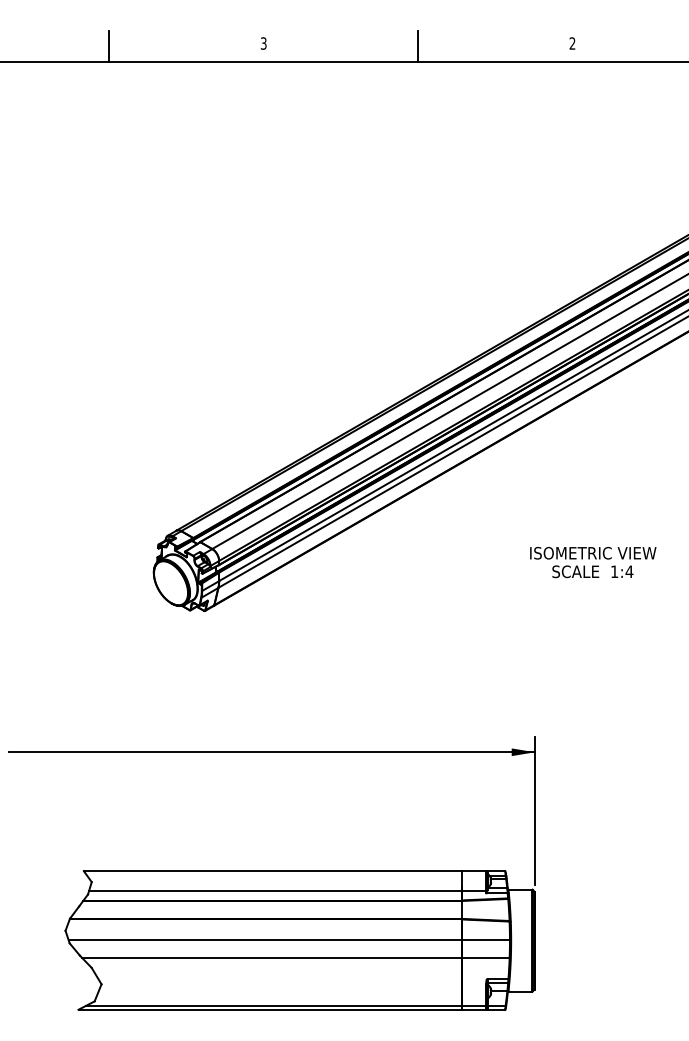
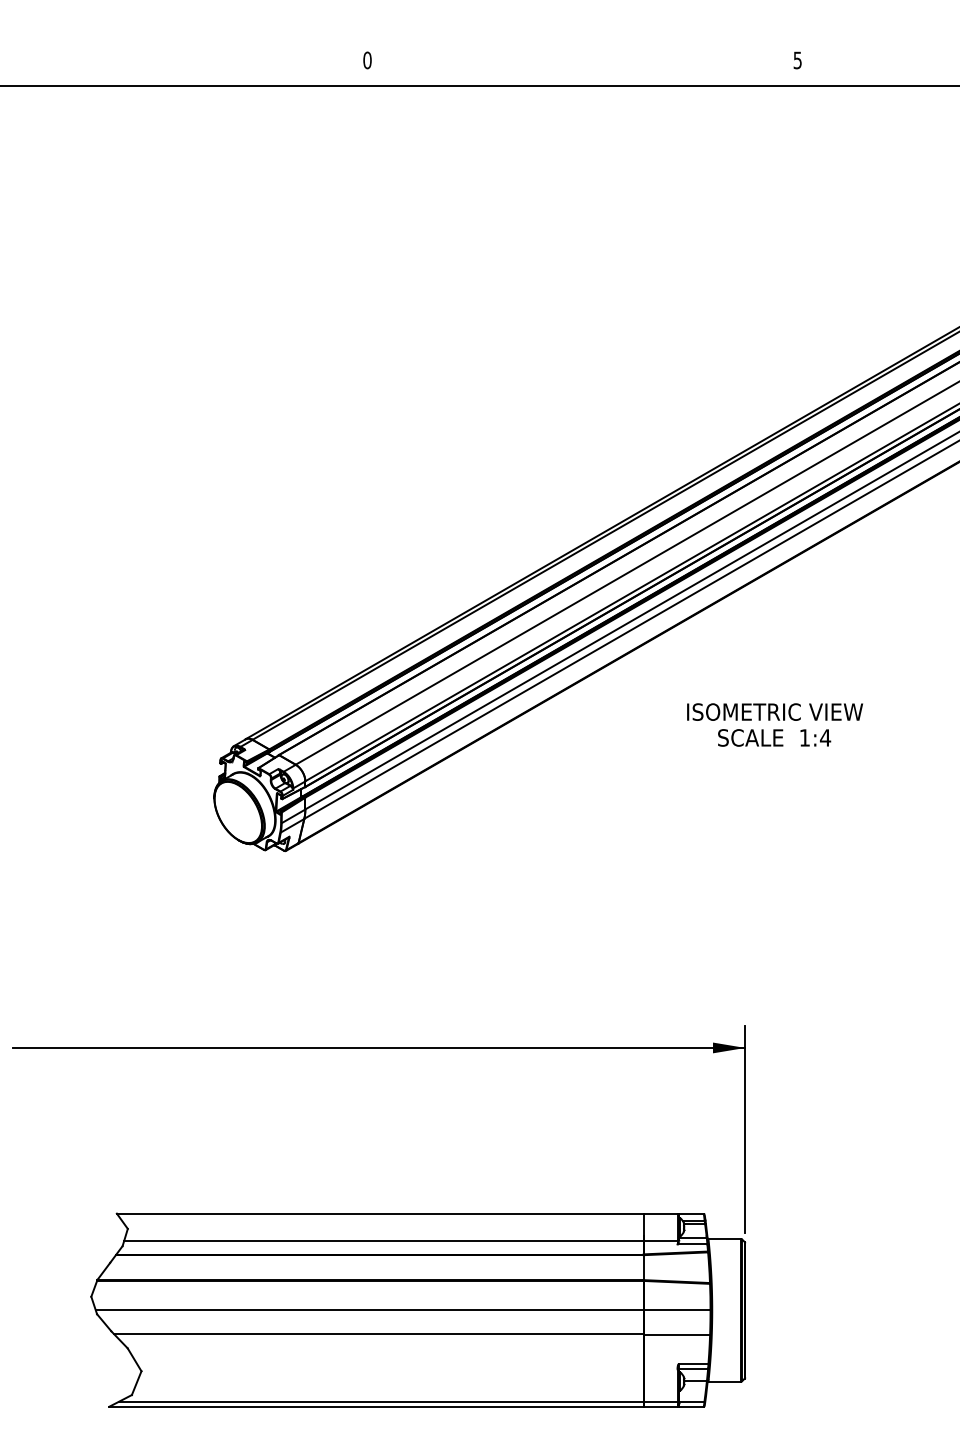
text: (263, 43) -> (367, 60), 3 -> 0
text: (572, 43) -> (797, 60), 2 -> 5
line: (109, 46) -> (152, 64), removed
line: (418, 46) -> (583, 64), removed
text: (593, 562) -> (775, 725), moved

